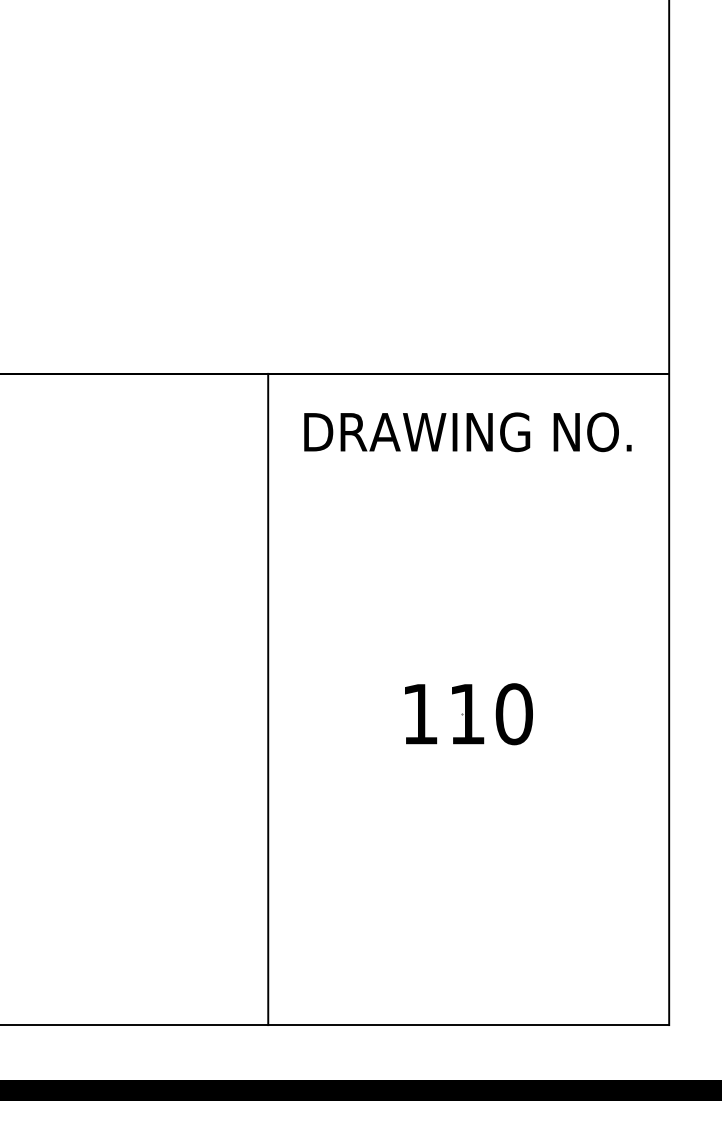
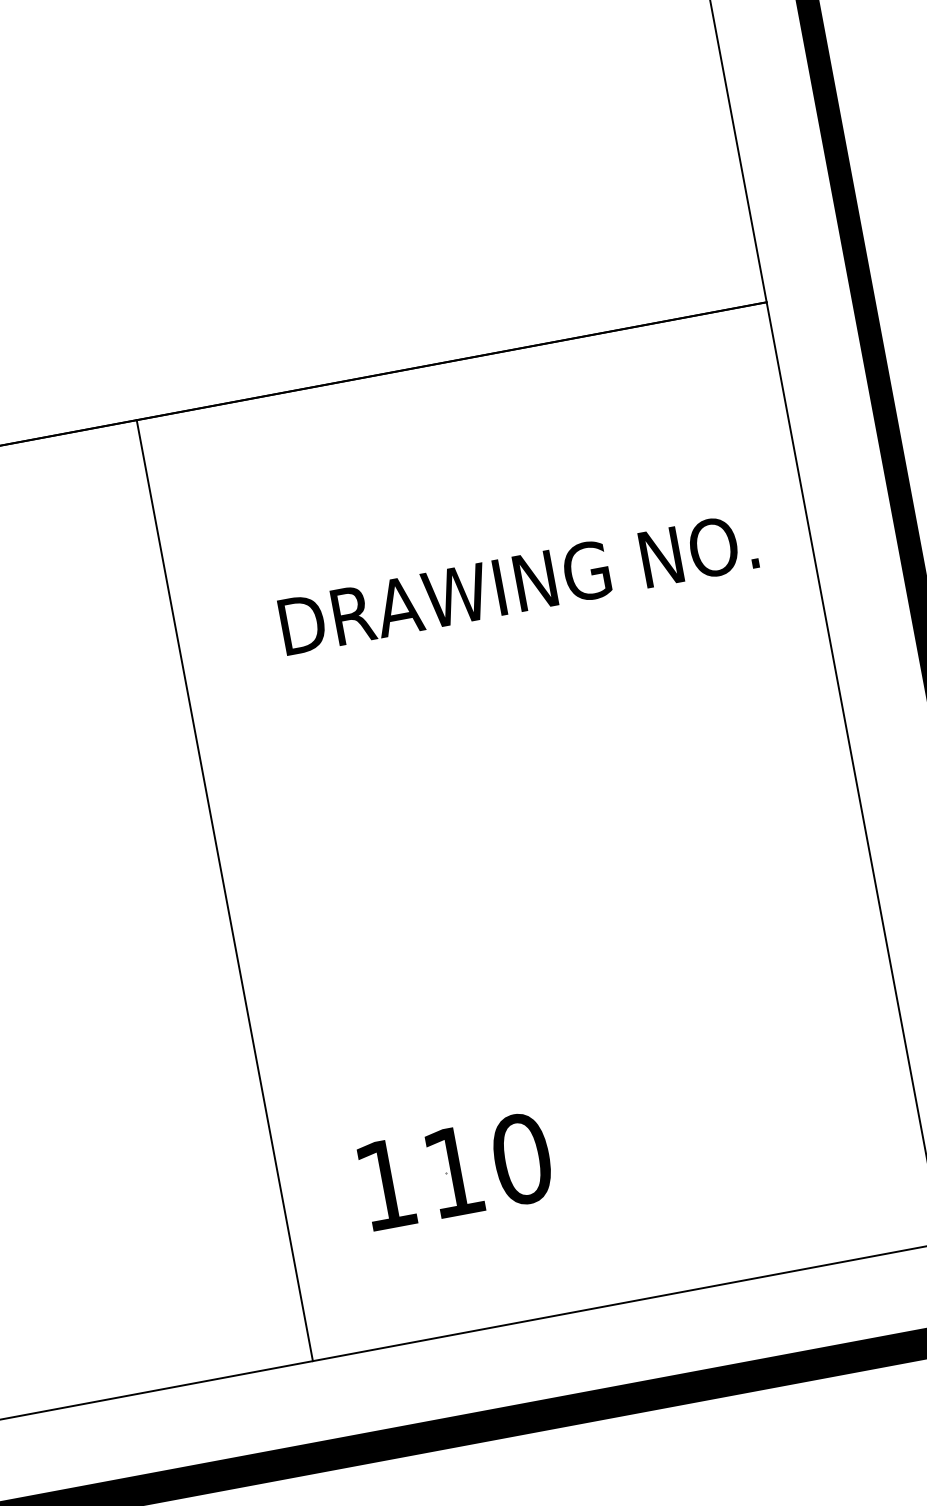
text: (467, 432) -> (517, 584), moved
line: (268, 699) -> (225, 890), moved
part: (468, 714) -> (455, 1171), moved

